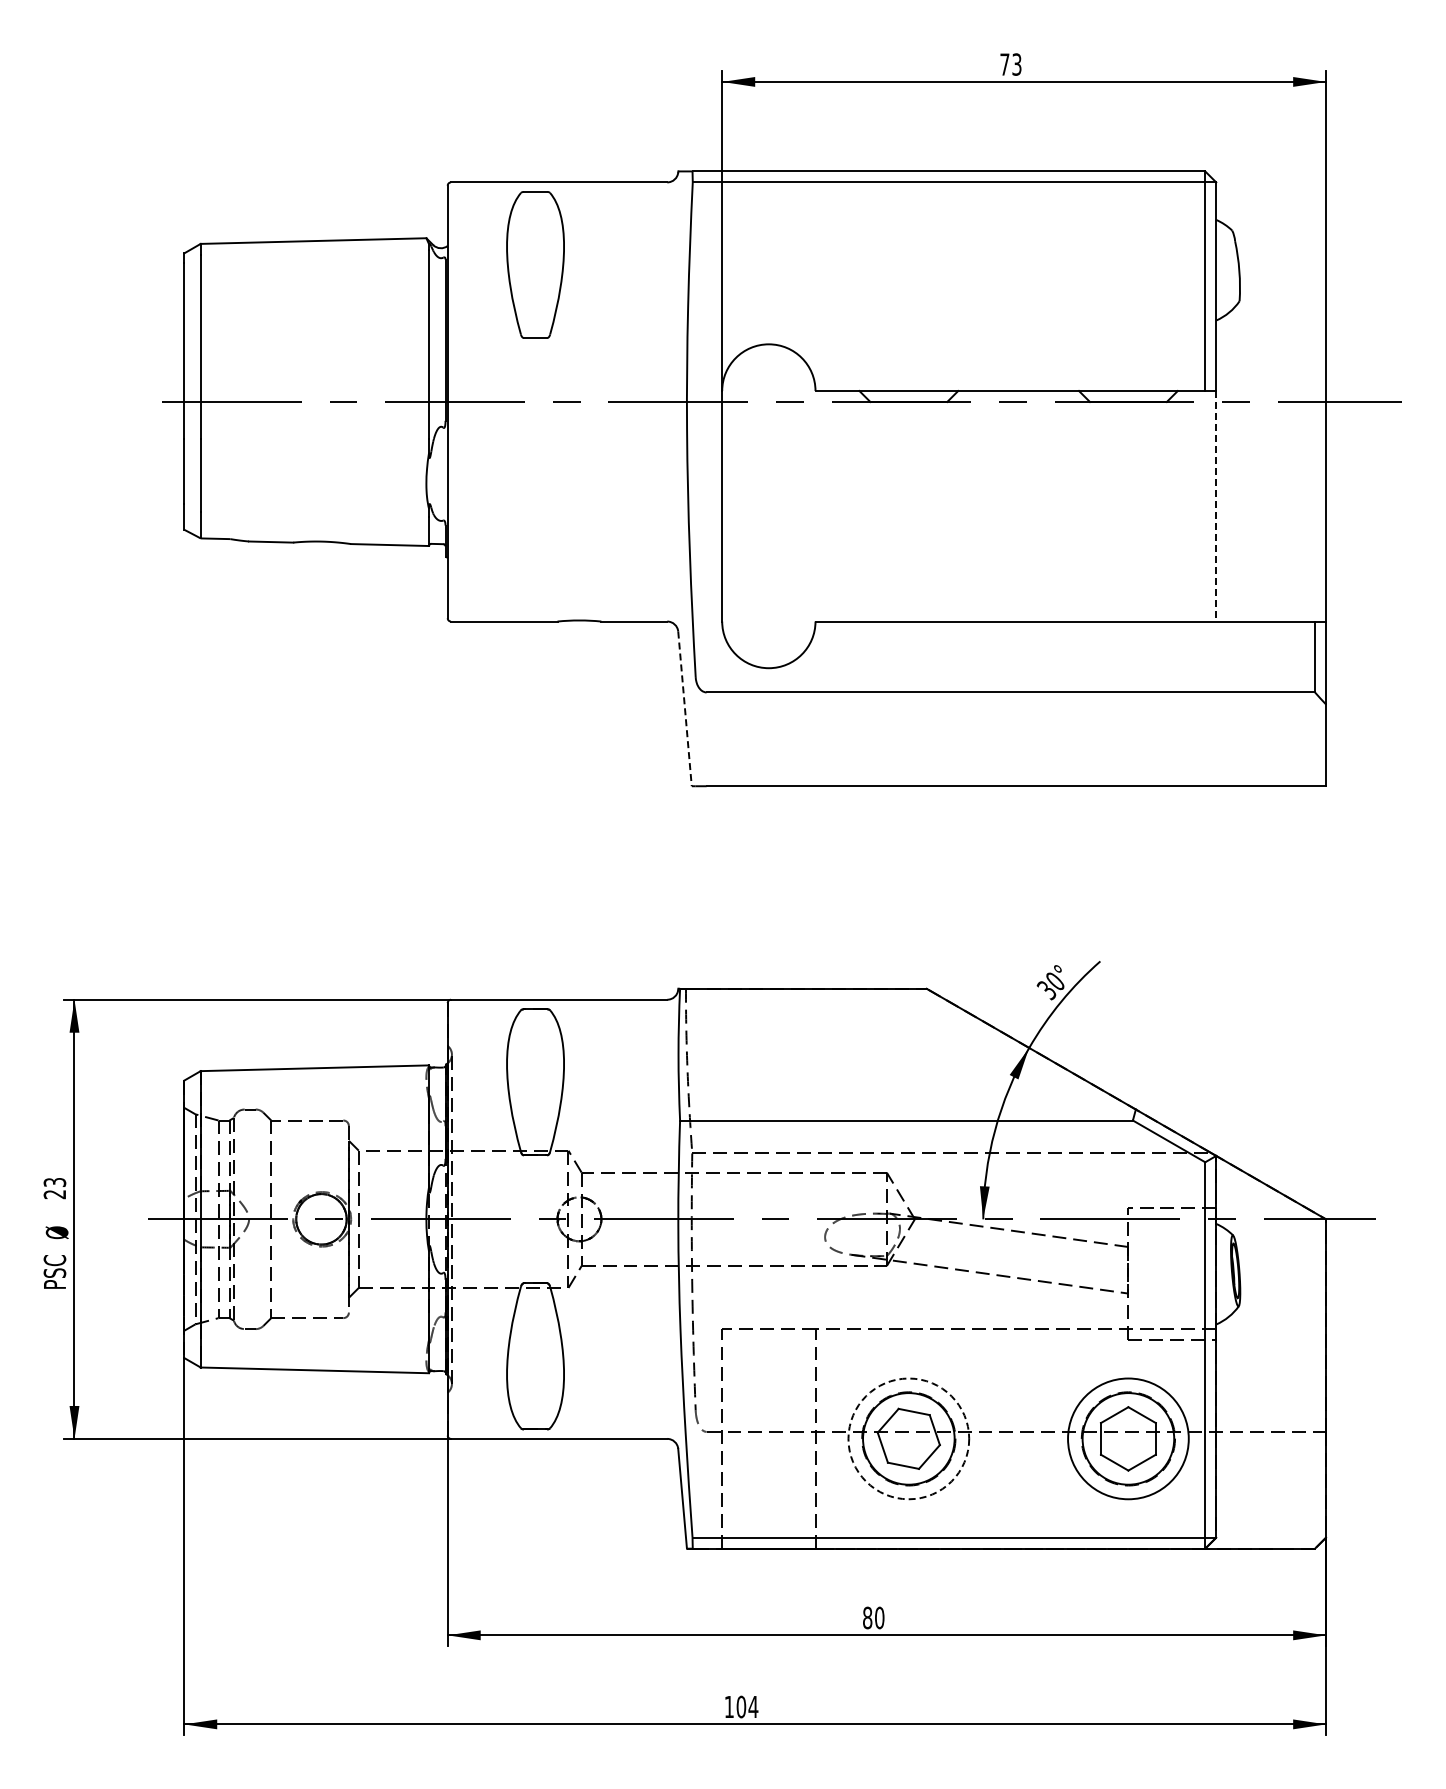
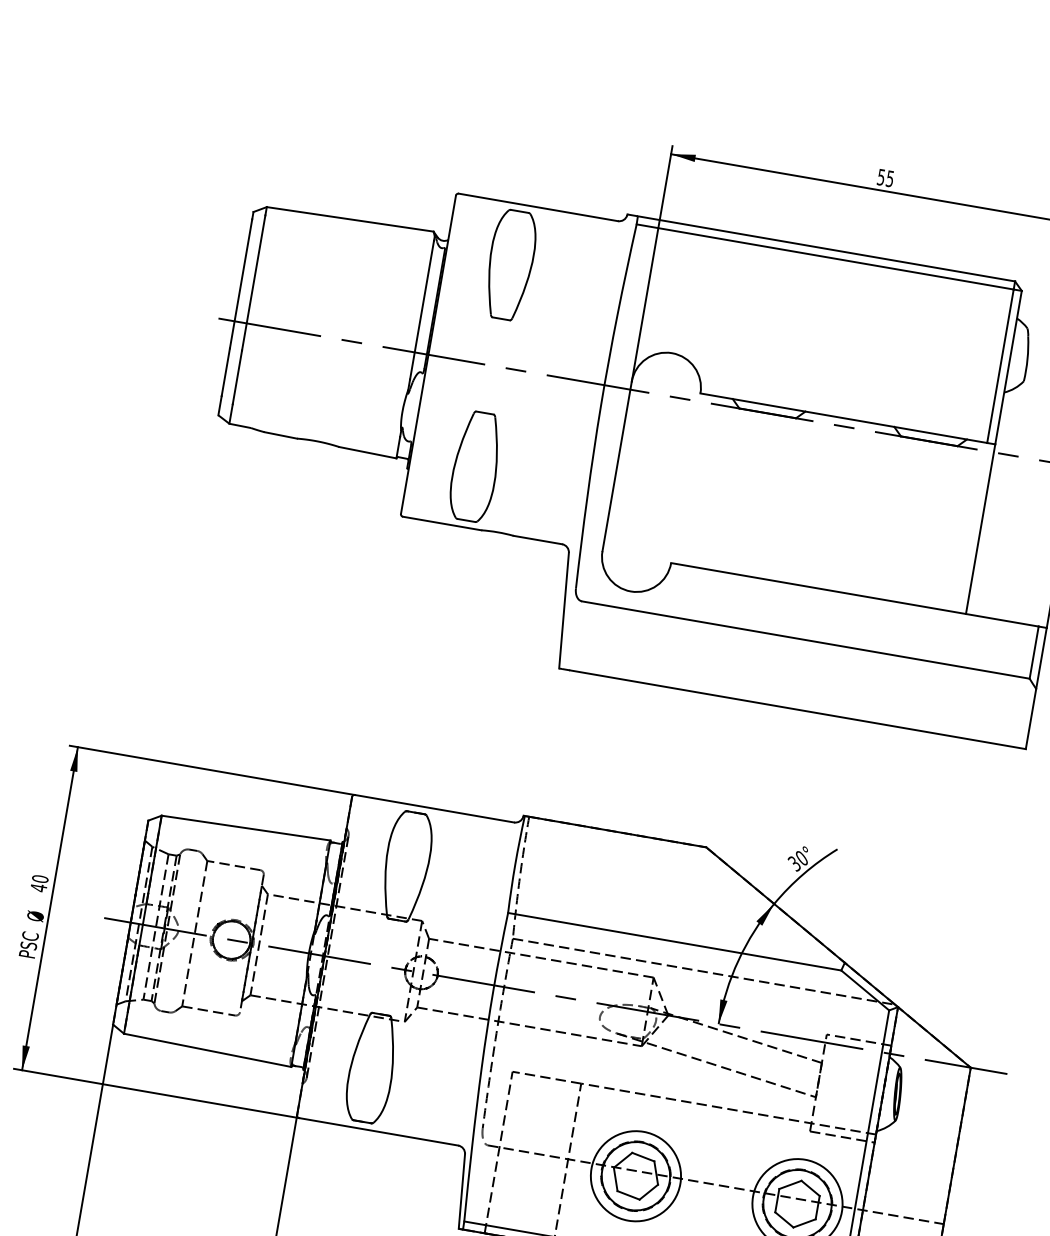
text: (1010, 64) -> (885, 178), 73 -> 55
line: (1216, 506) -> (980, 529), dashed -> solid
part: (535, 538) -> (475, 466), added
line: (685, 708) -> (564, 610), dashed -> solid
text: (54, 1188) -> (39, 883), 23 -> 40
circle: (908, 1438) -> (635, 1175), dashed -> solid

